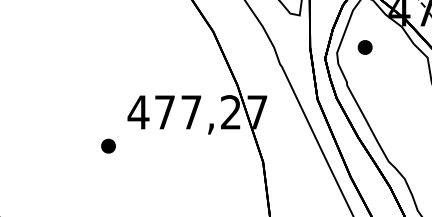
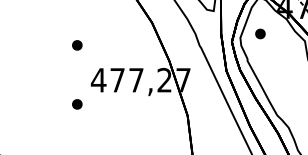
part: (108, 63) -> (77, 45), added

